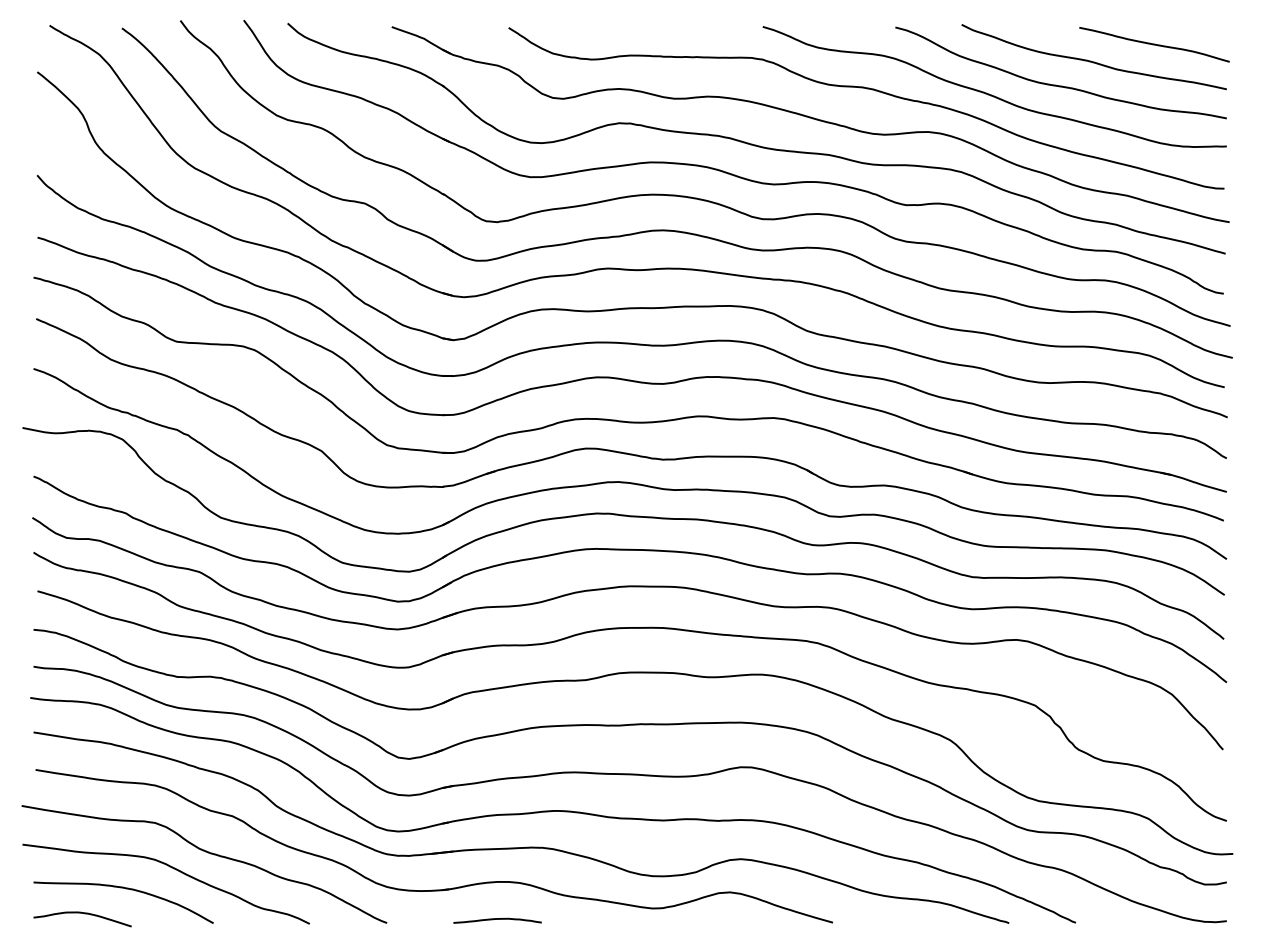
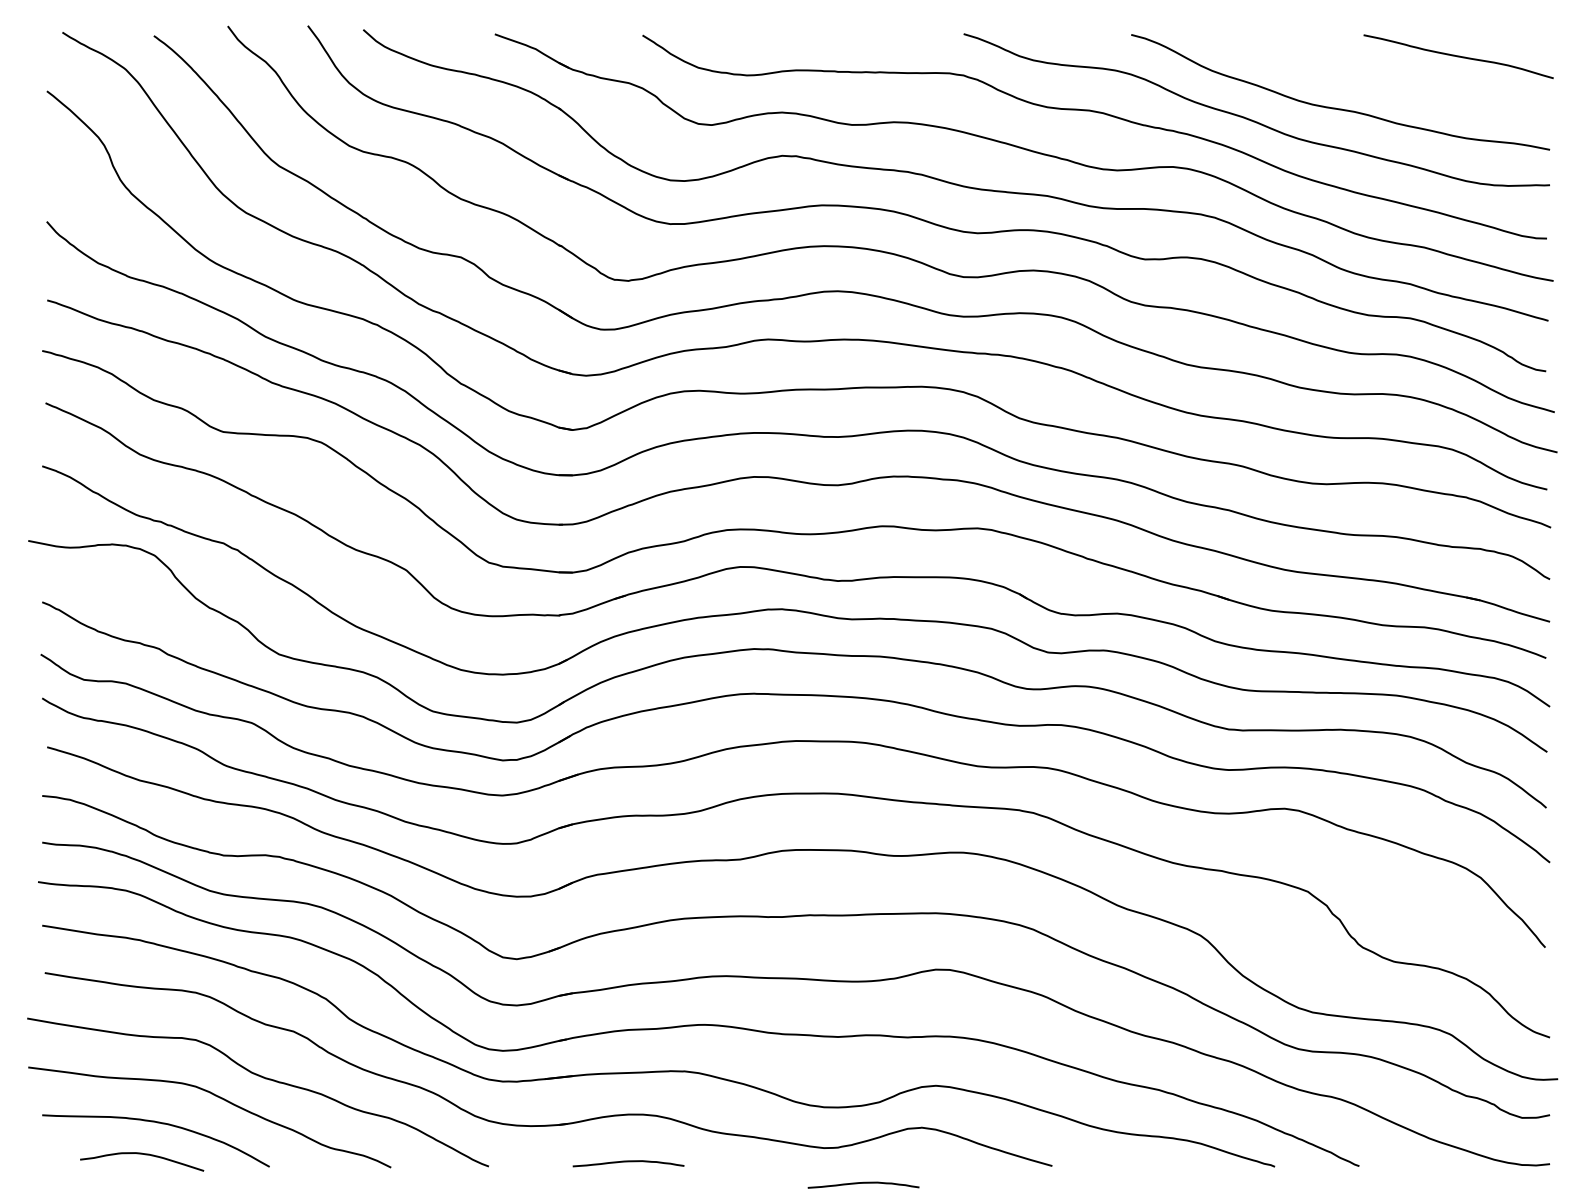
curve: (1091, 60) -> (1379, 76), removed
curve: (84, 914) -> (144, 1155), moved
curve: (683, 936) -> (863, 1183), added

